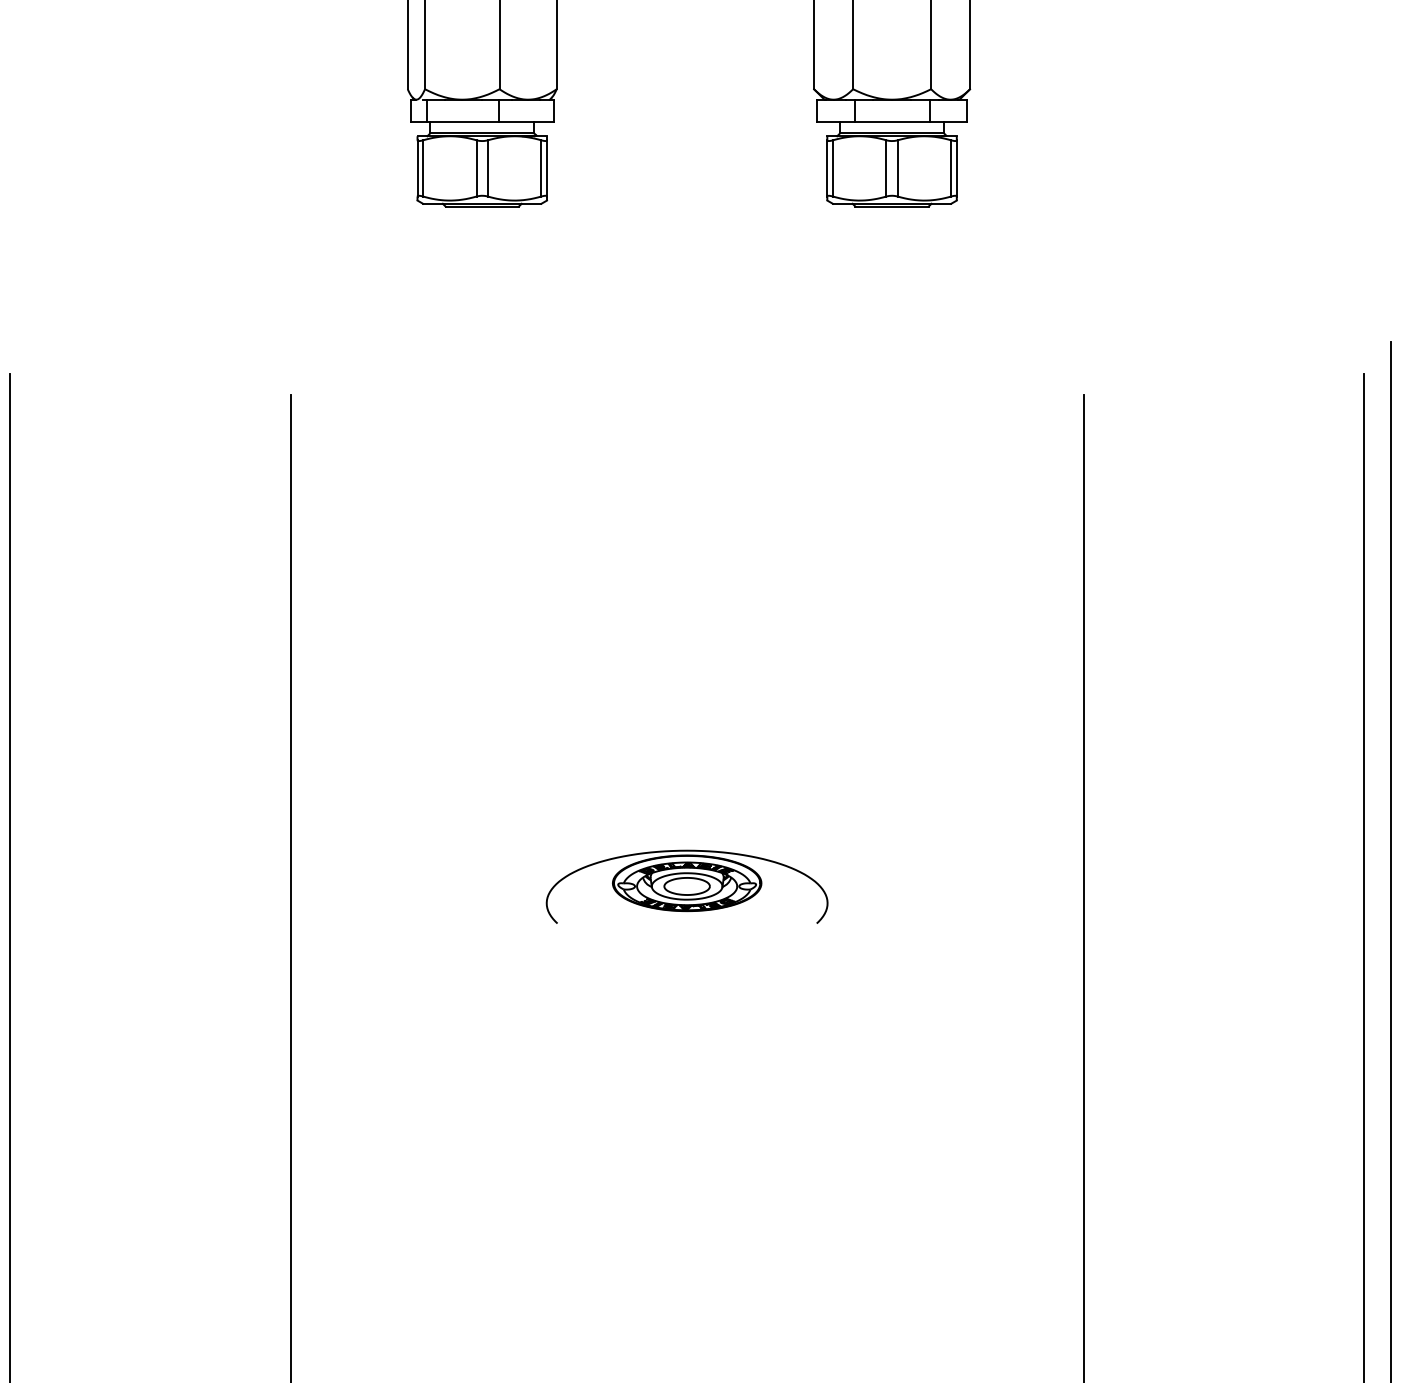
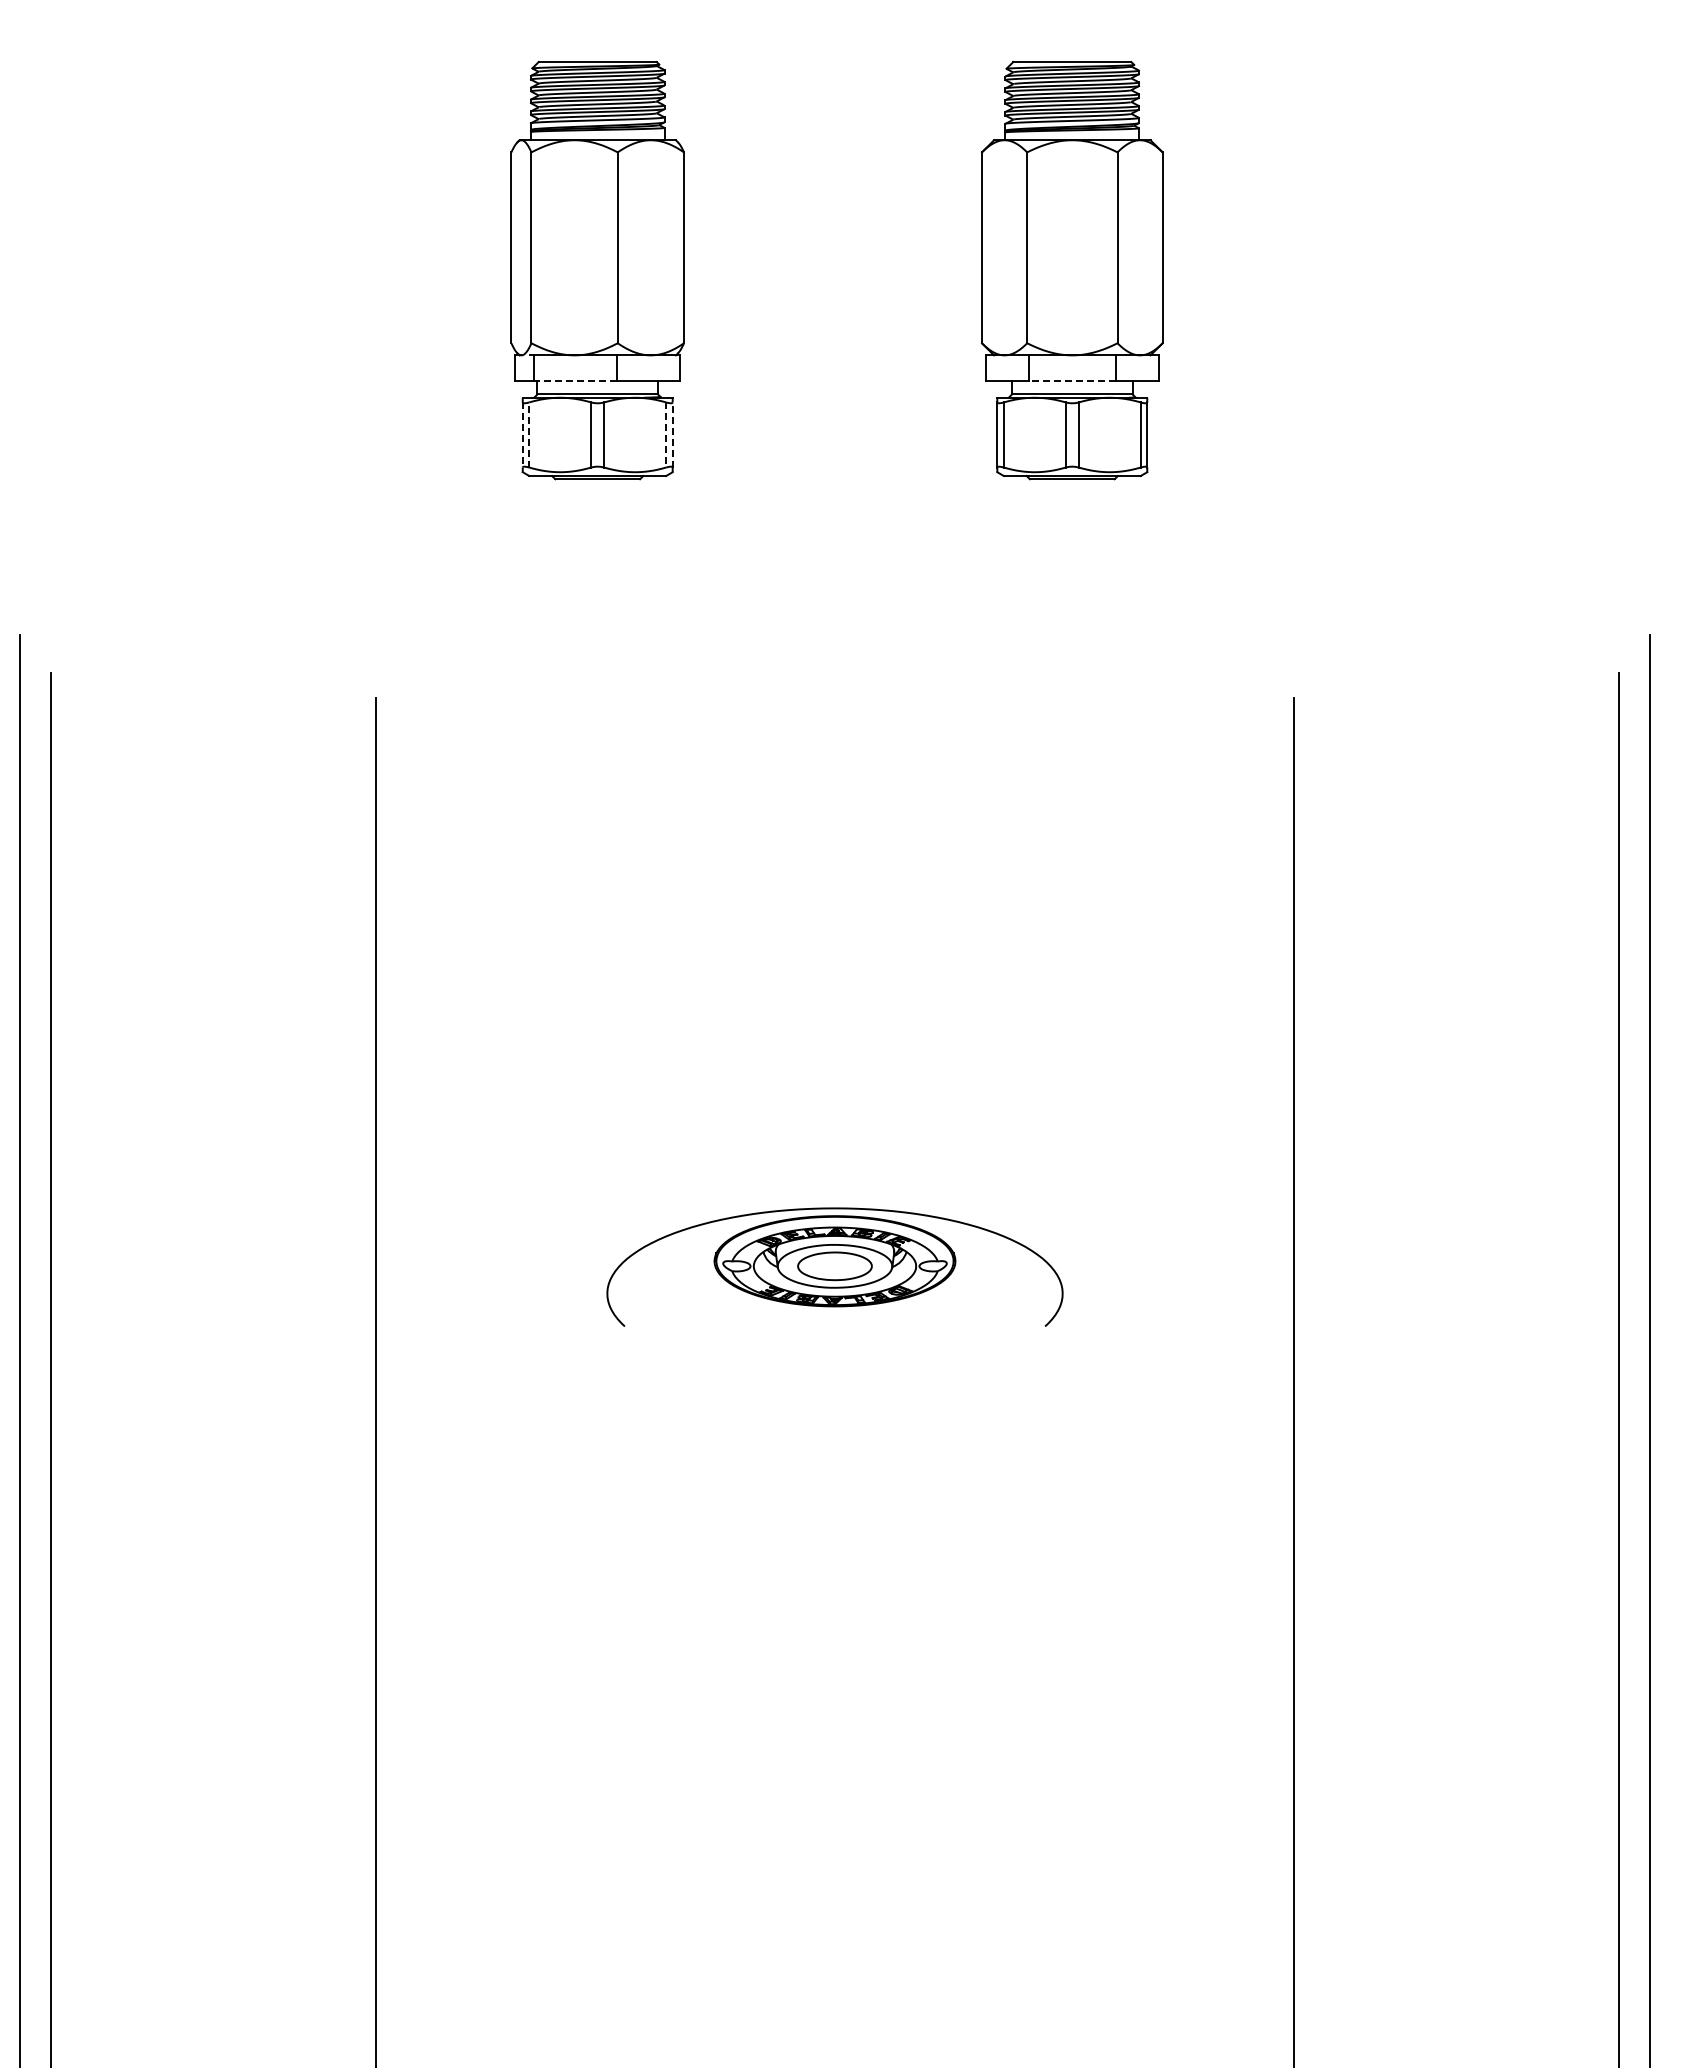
line: (463, 122) -> (575, 381), solid -> dashed
line: (891, 122) -> (1071, 381), solid -> dashed
line: (417, 168) -> (522, 434), solid -> dashed
line: (423, 168) -> (529, 434), solid -> dashed
line: (541, 168) -> (666, 434), solid -> dashed
line: (546, 168) -> (672, 434), solid -> dashed
part: (686, 886) -> (834, 1266), size x1.4

